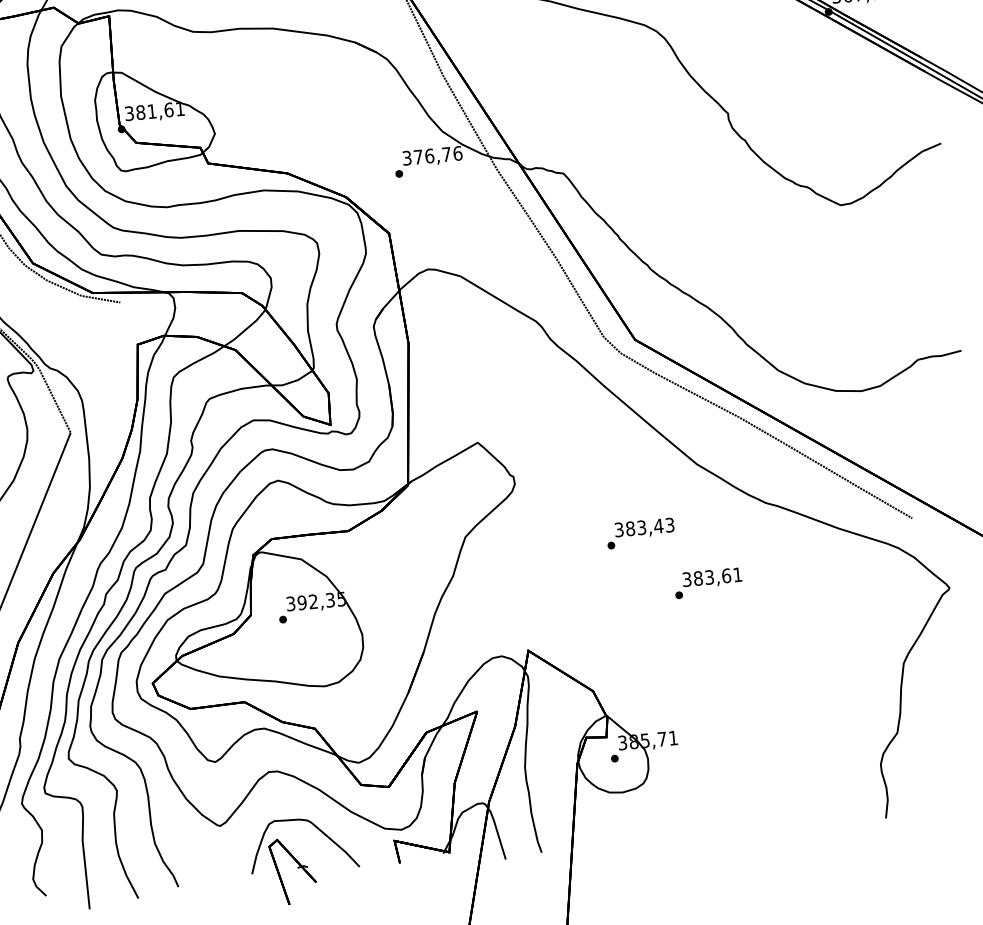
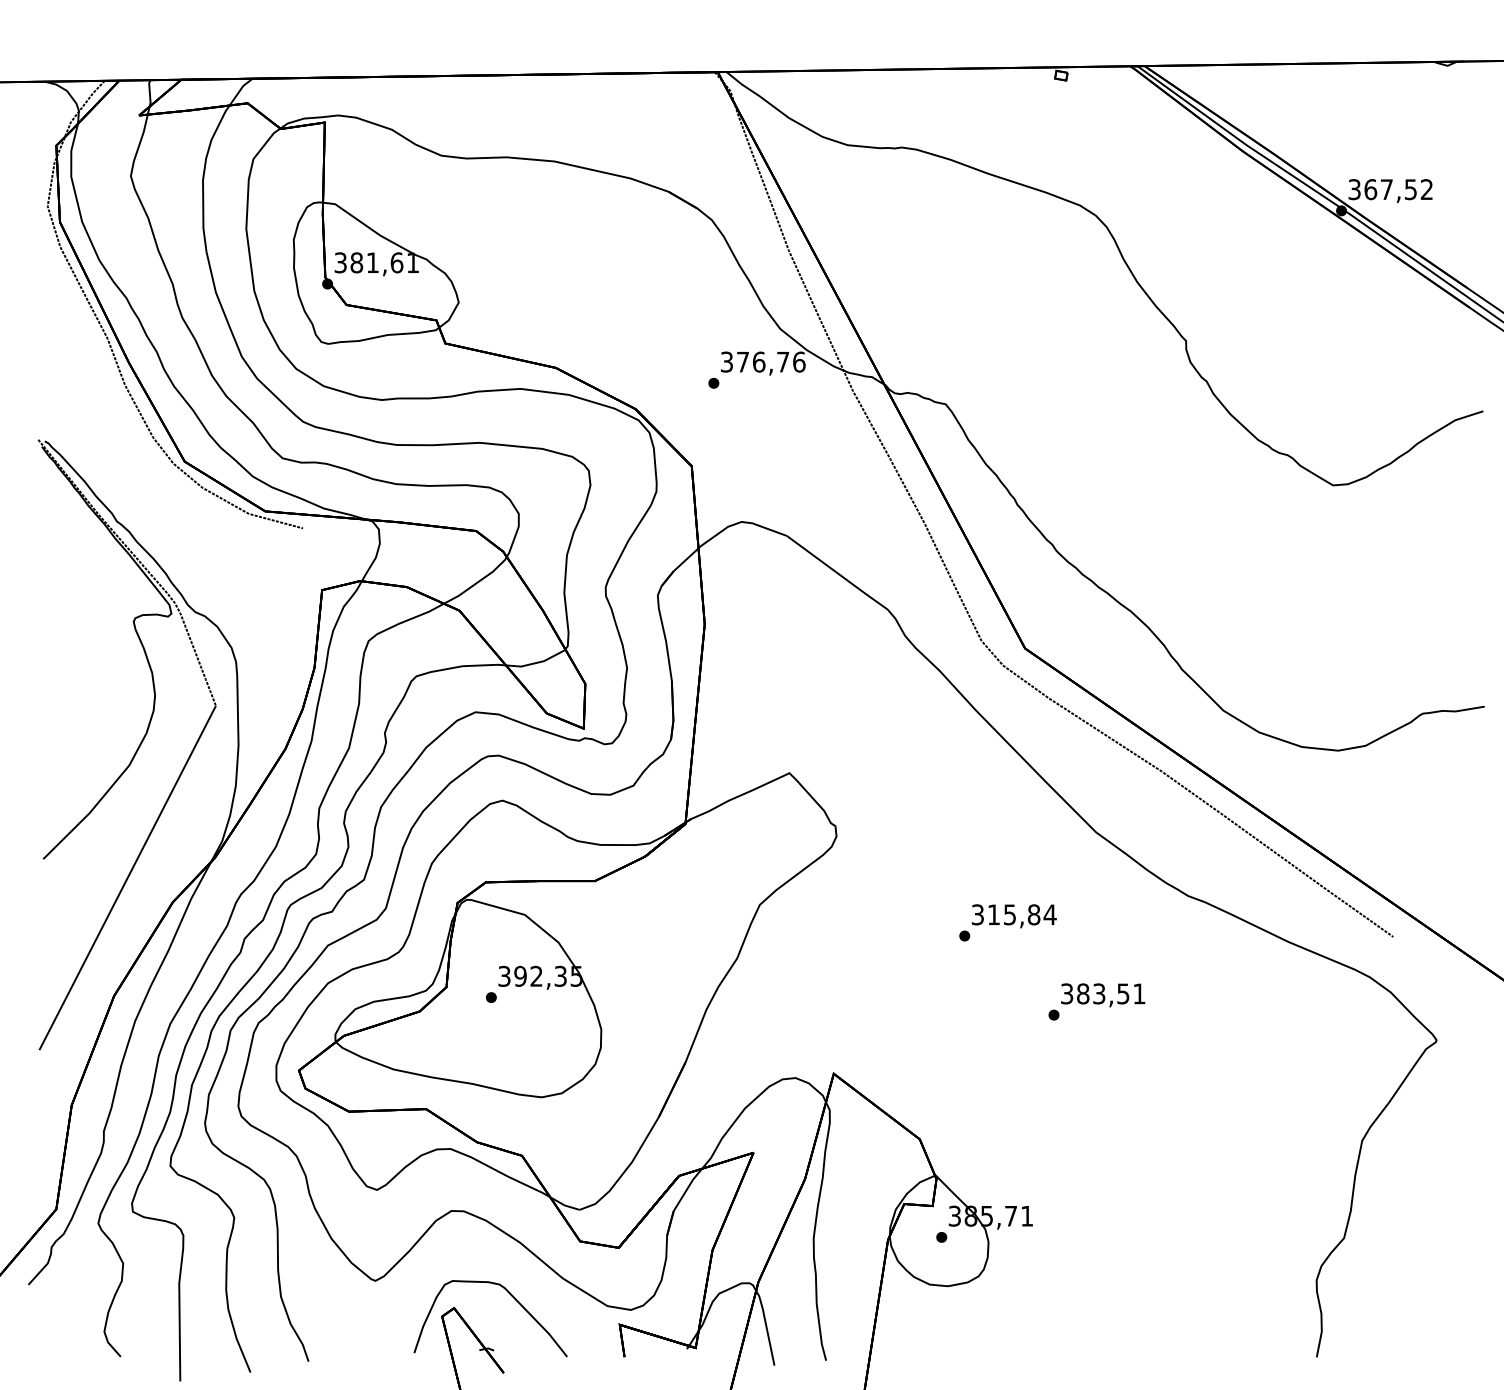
text: (649, 526) -> (1021, 914), 383,43 -> 315,84
text: (726, 575) -> (1123, 993), 383,61 -> 383,51

